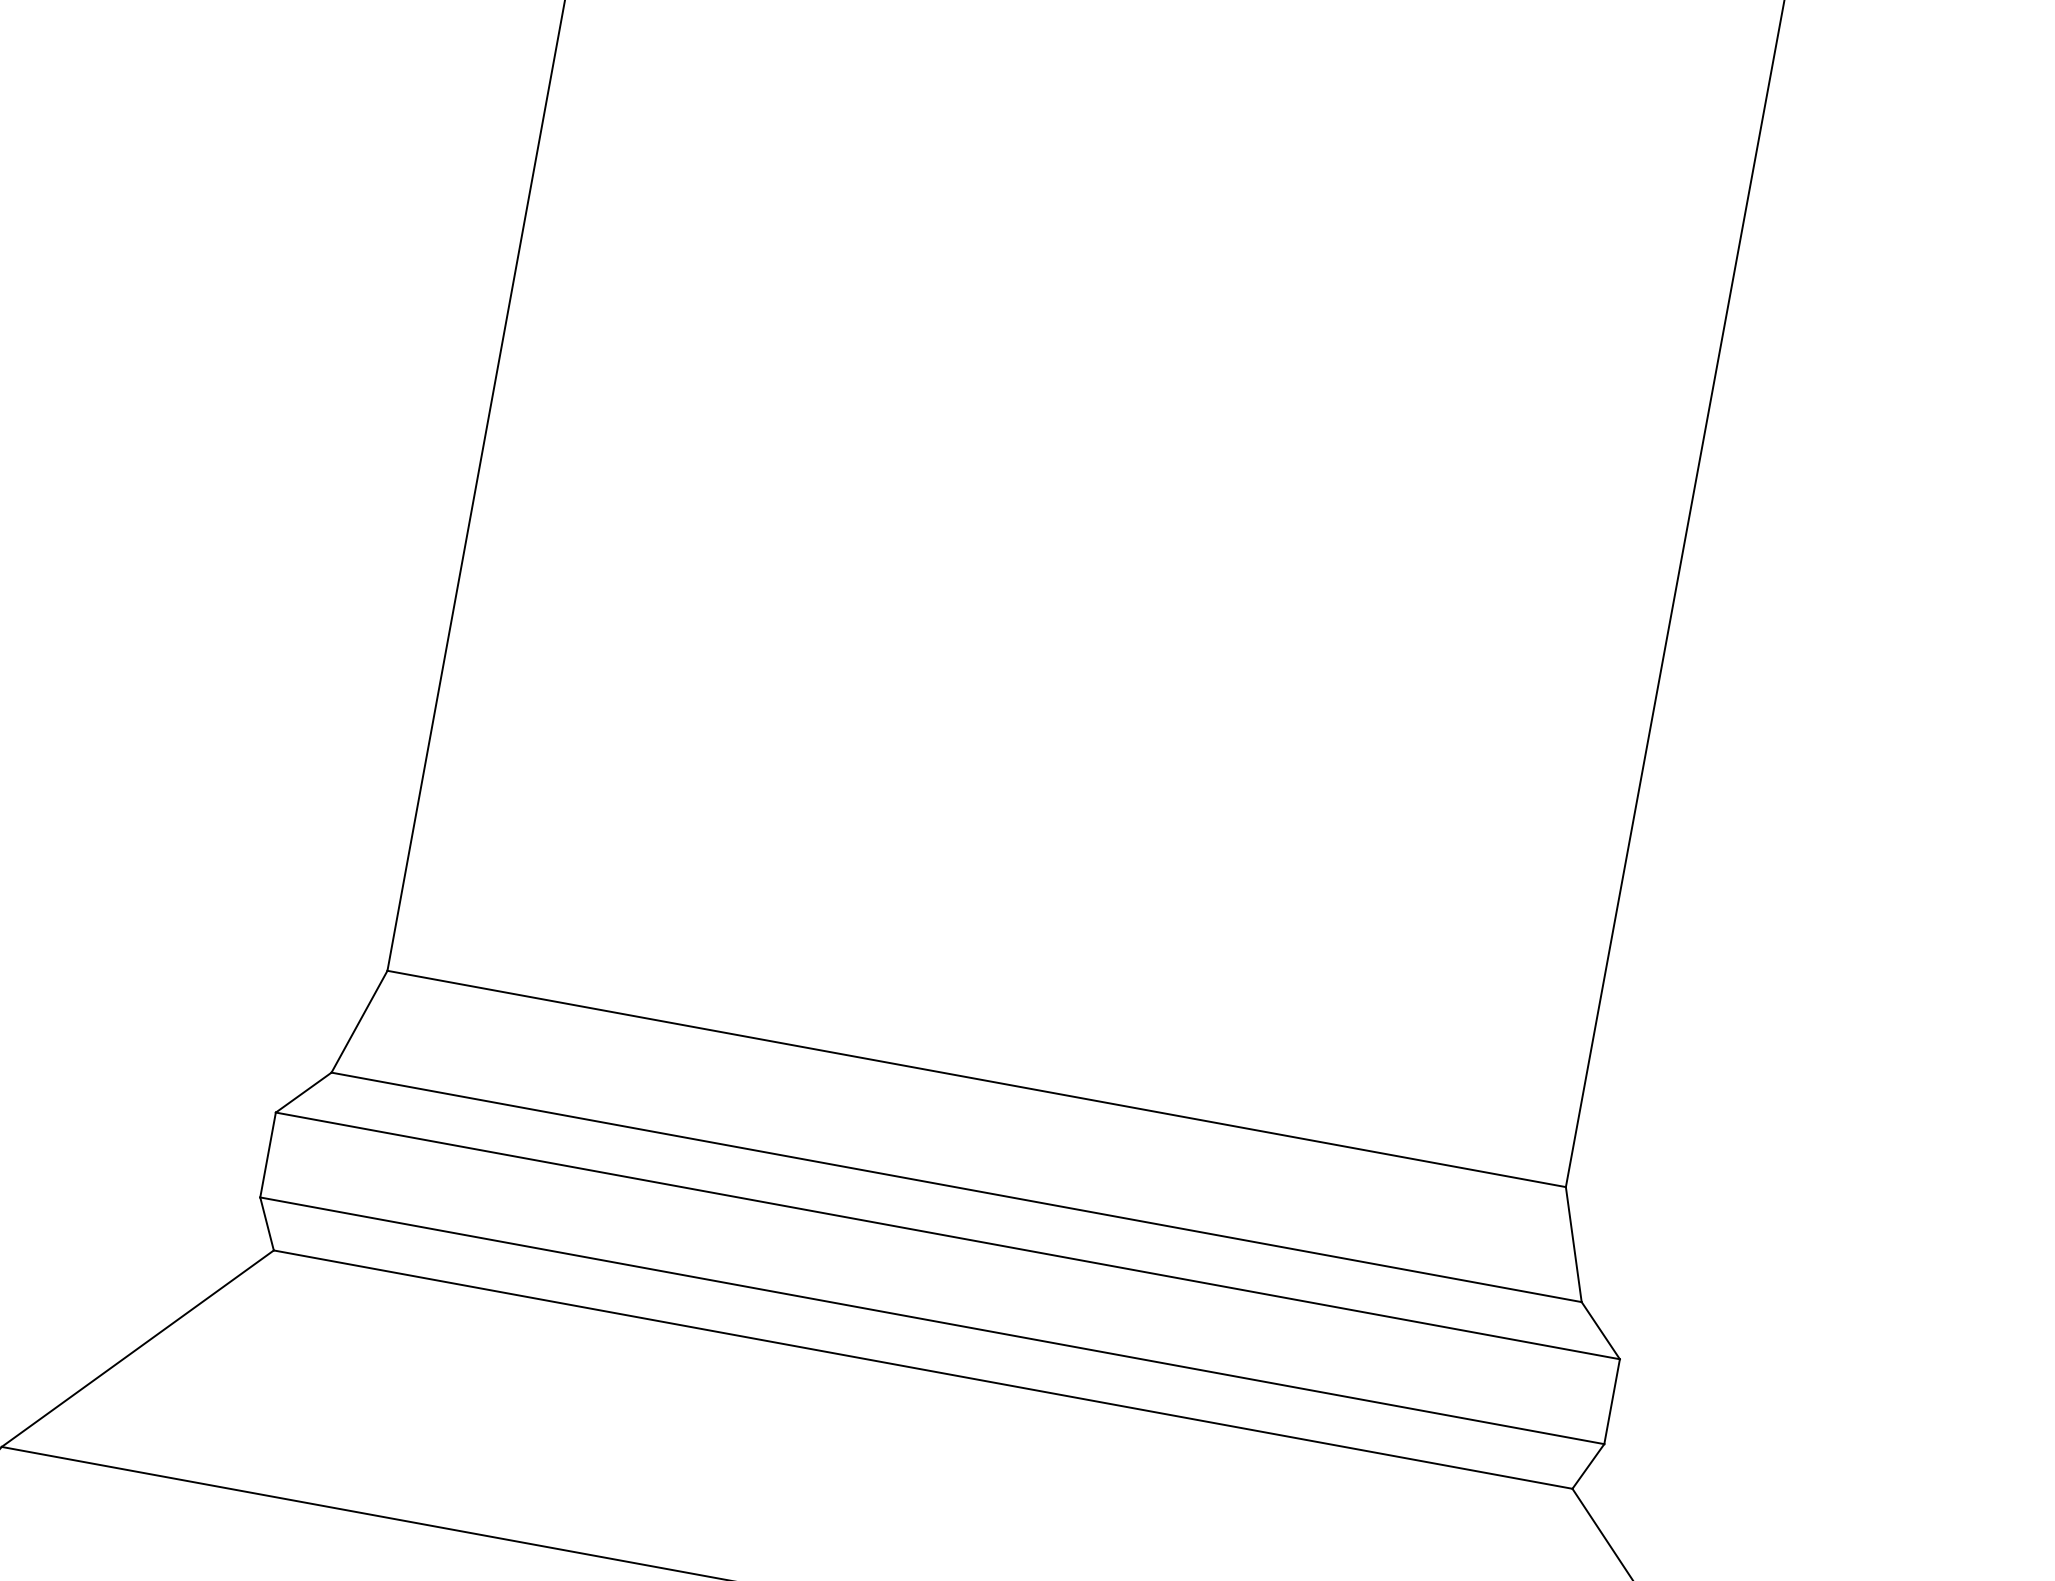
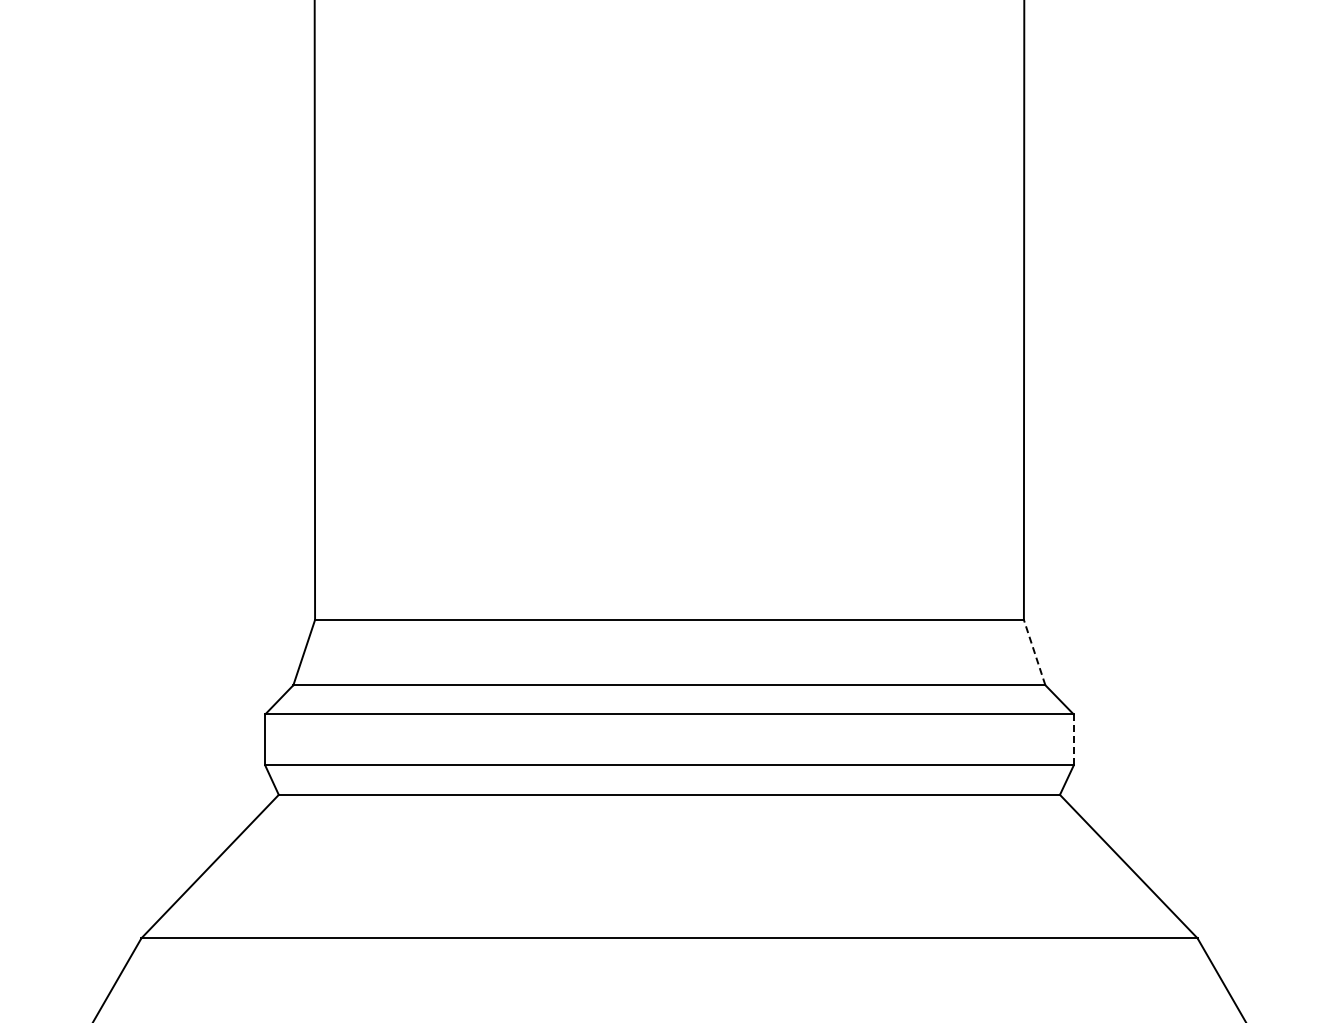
line: (1573, 1244) -> (1034, 652), solid -> dashed
line: (1611, 1400) -> (1073, 739), solid -> dashed

